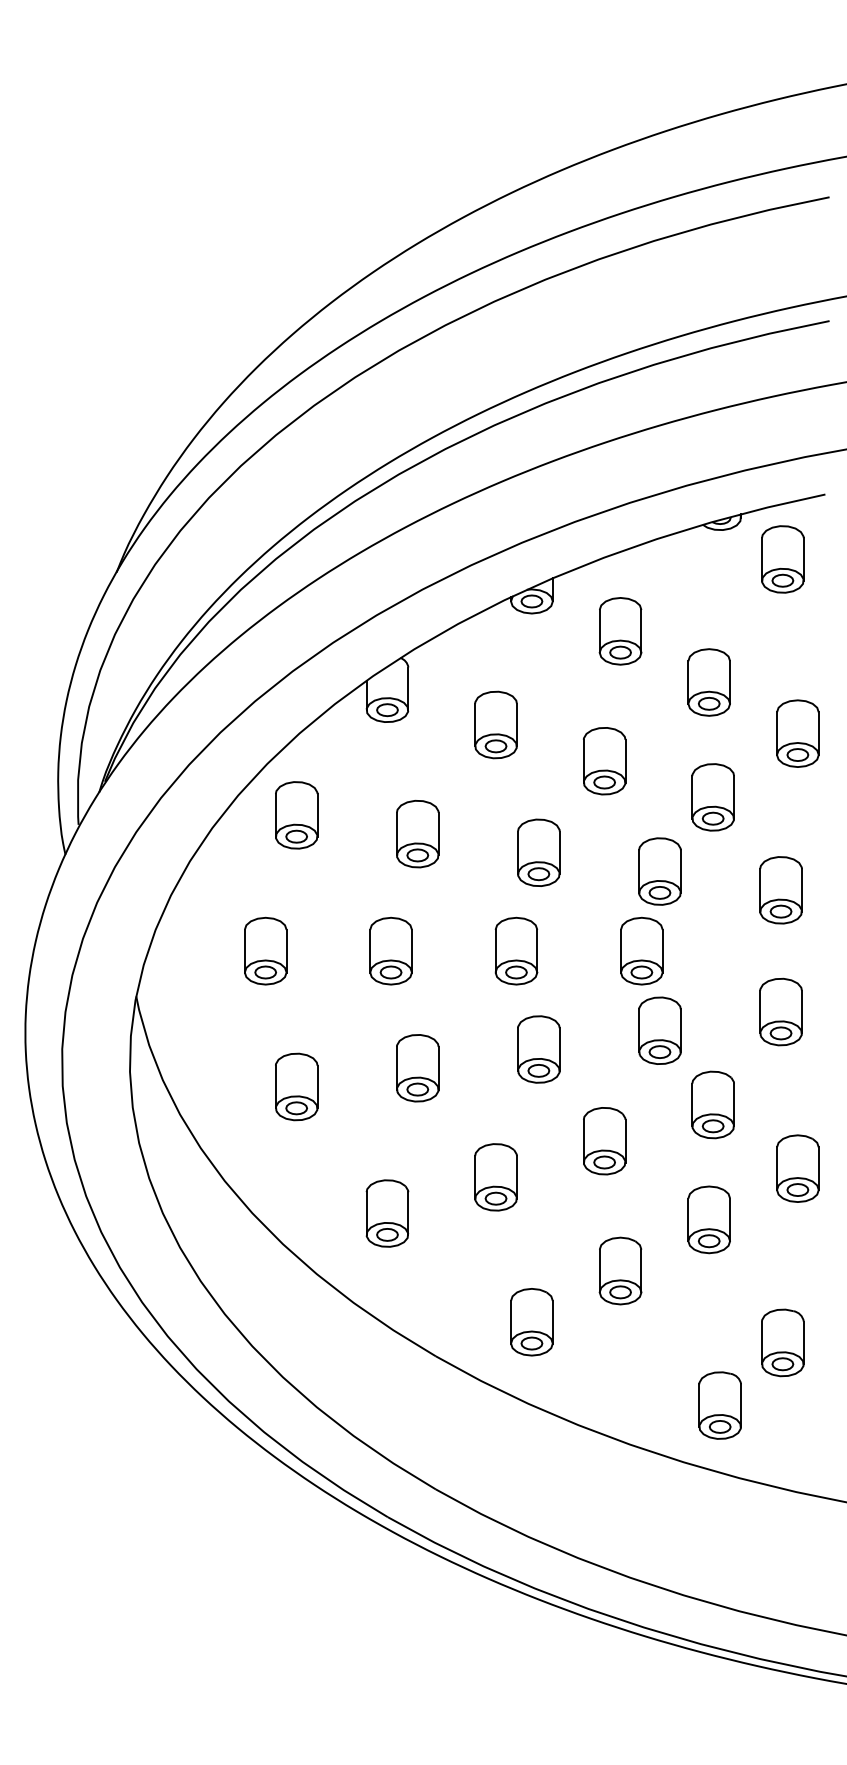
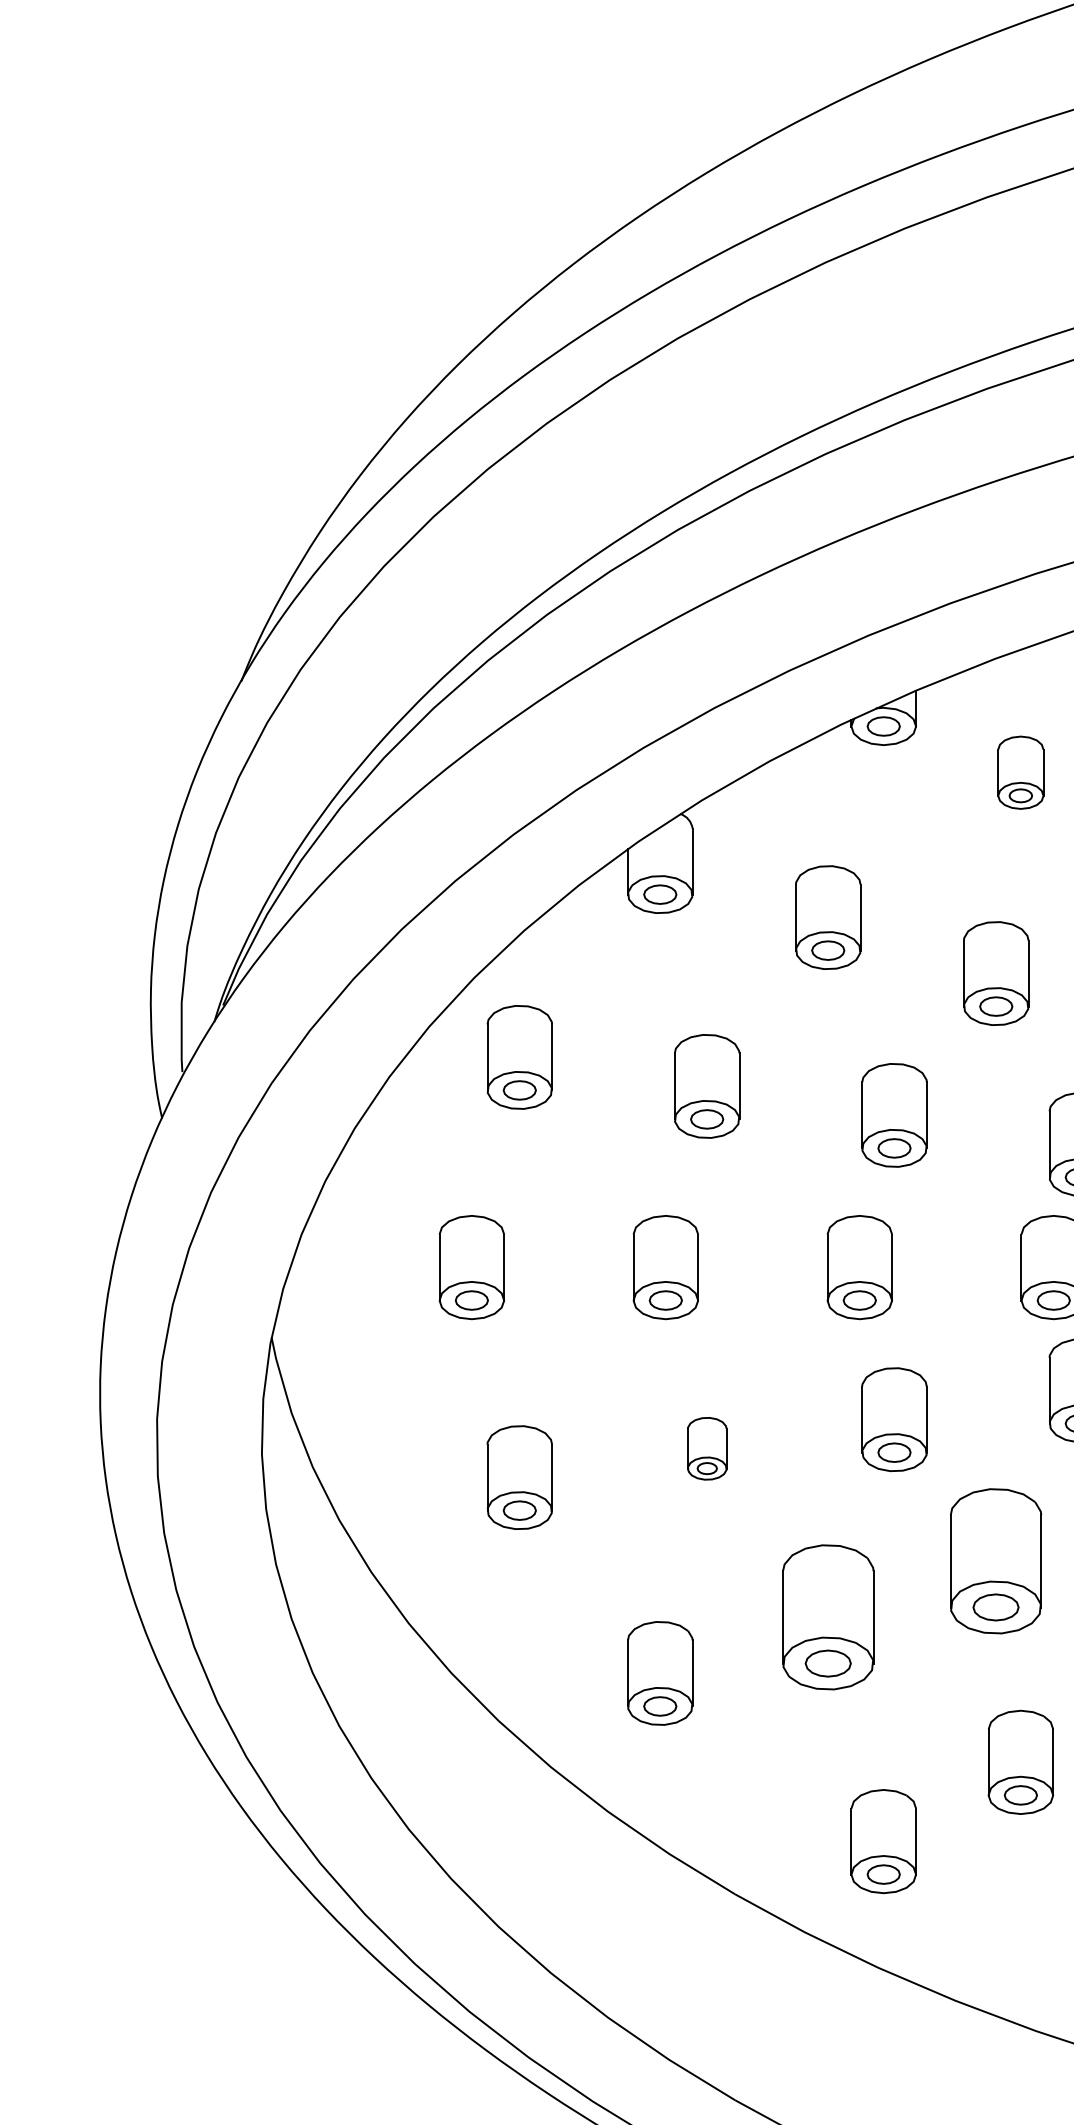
part: (620, 631) -> (1020, 772), size x0.7
part: (417, 1068) -> (706, 1449), size x0.6
part: (604, 1141) -> (996, 1561), size x1.4
part: (495, 1177) -> (827, 1617), size x1.4

